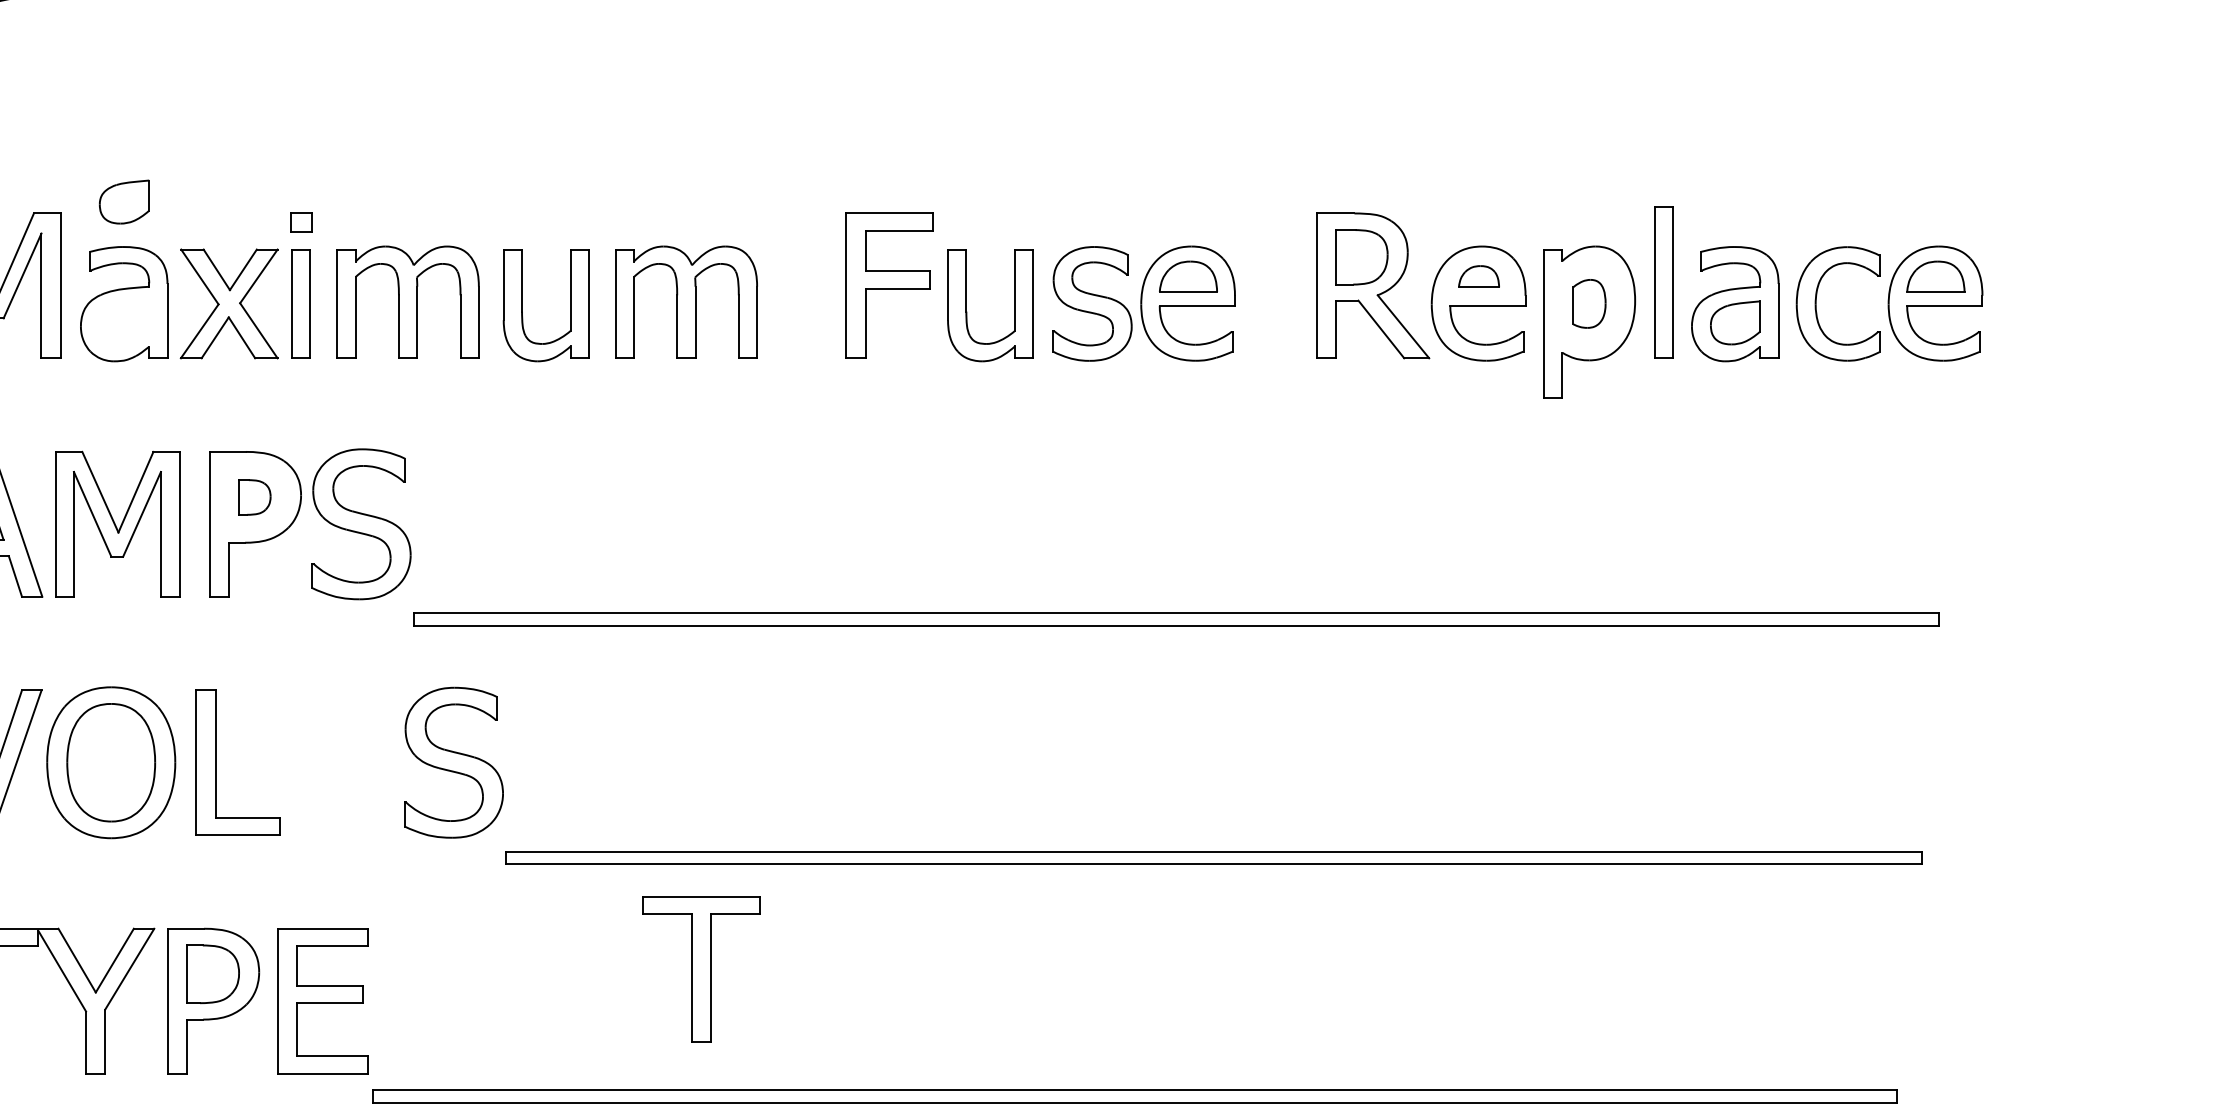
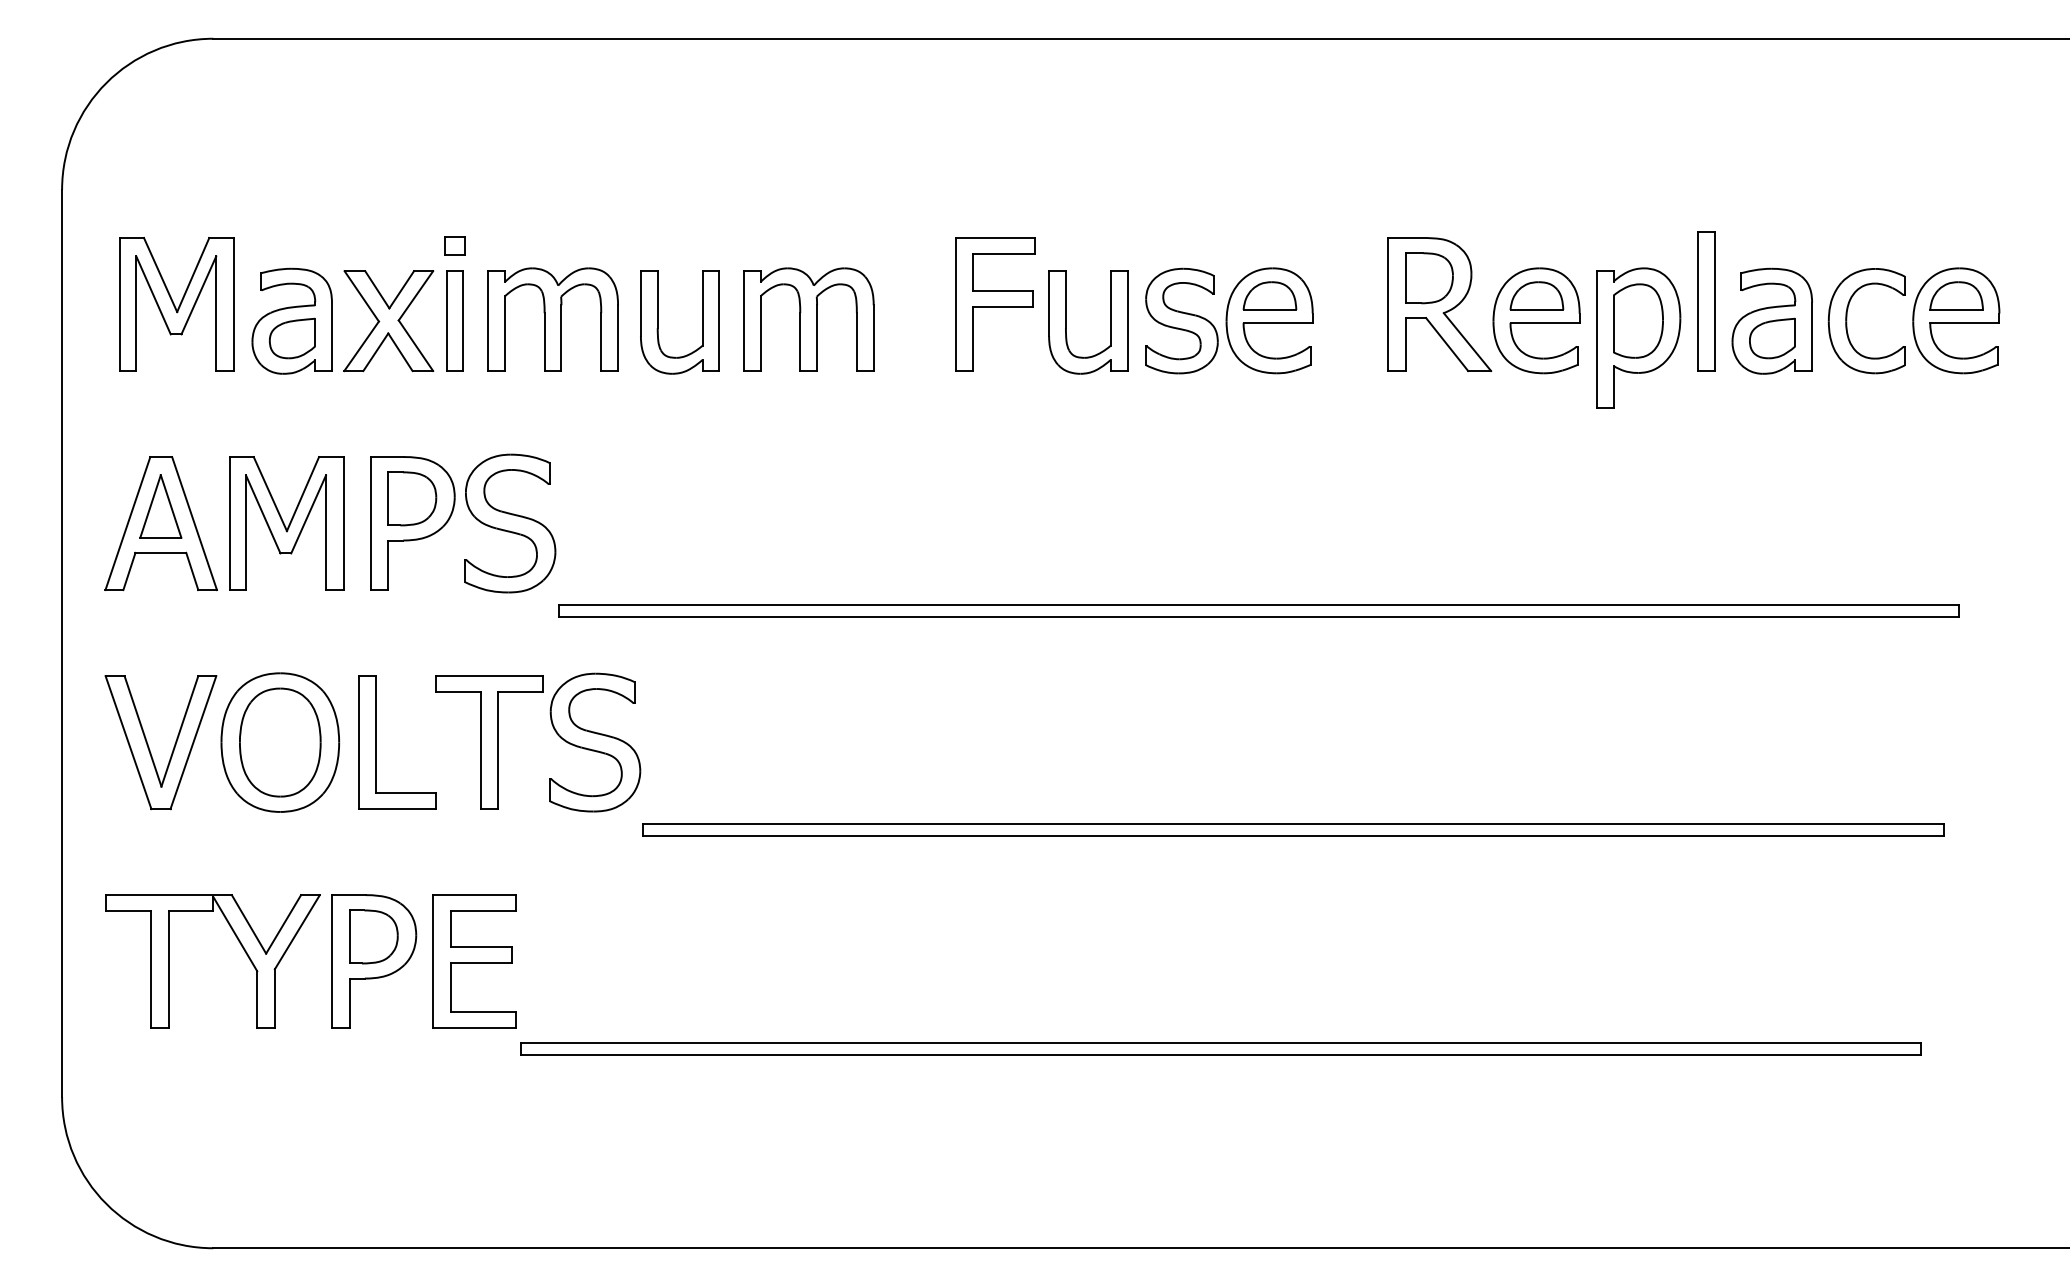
part: (124, 202) -> (292, 338), moved
part: (1478, 276) -> (1536, 295), size x1.43
part: (1589, 303) -> (1638, 320), size x1.67
part: (255, 497) -> (412, 498), size x1.67
part: (701, 969) -> (489, 742), moved

